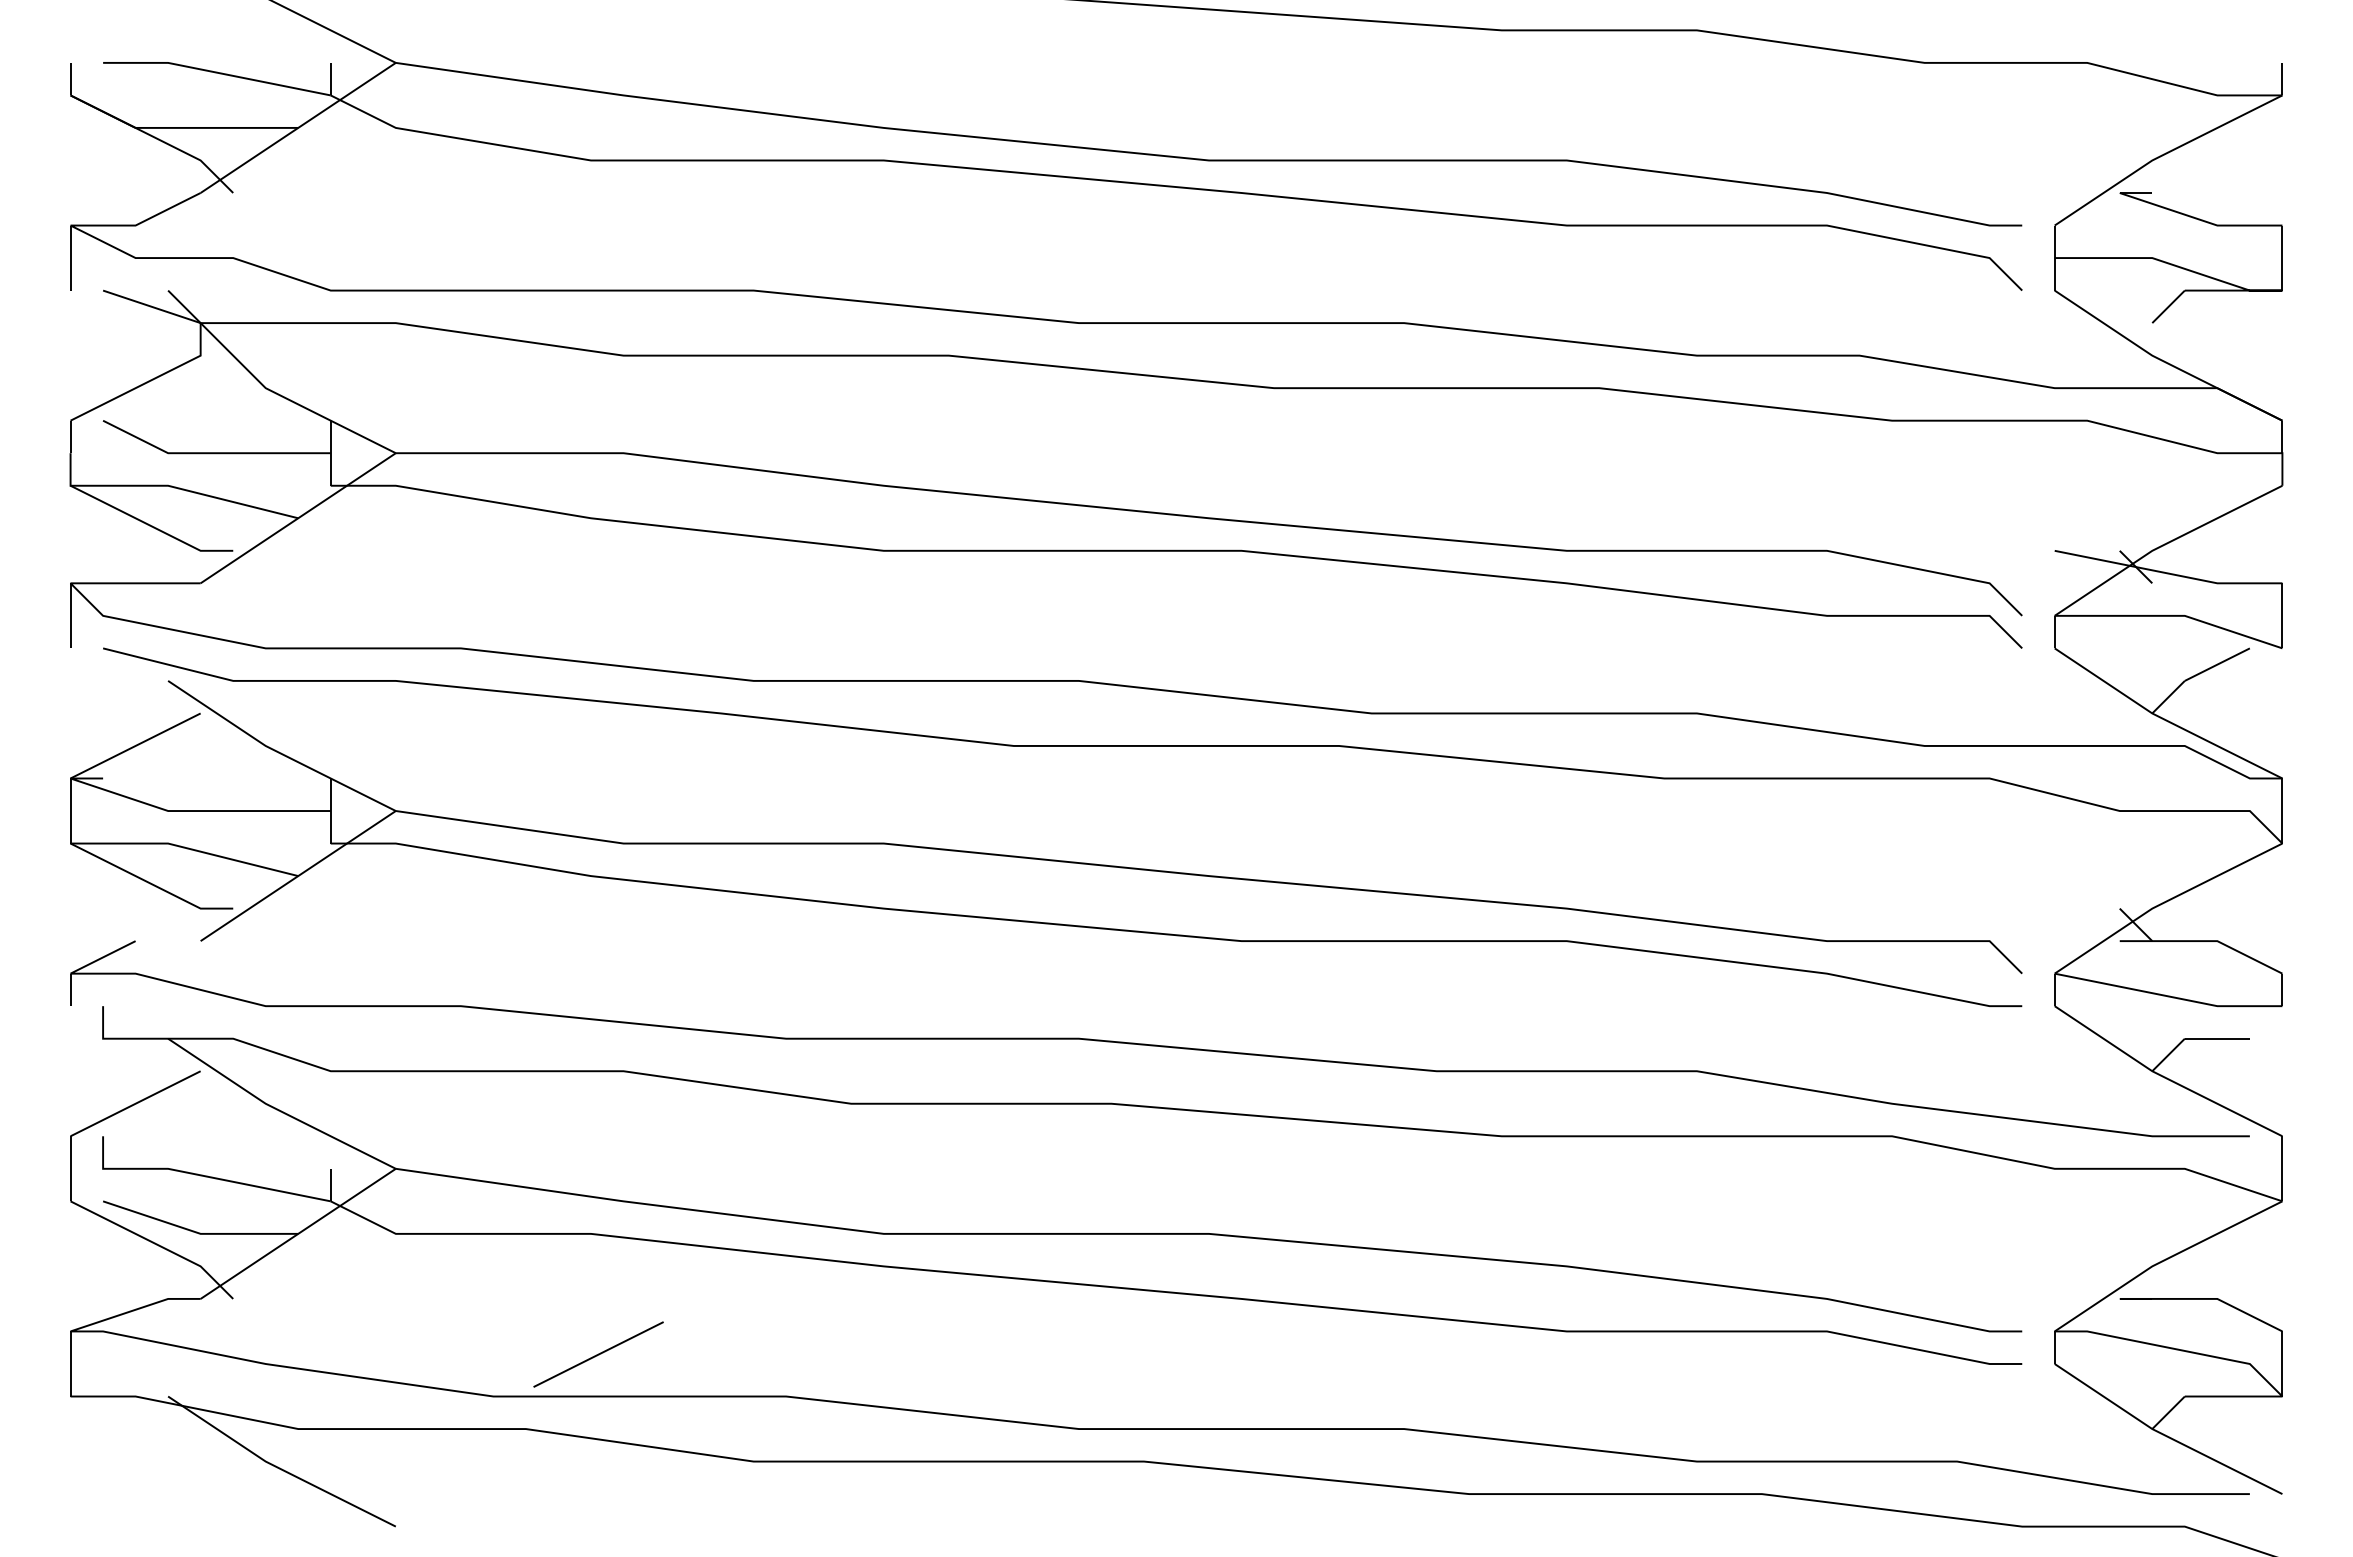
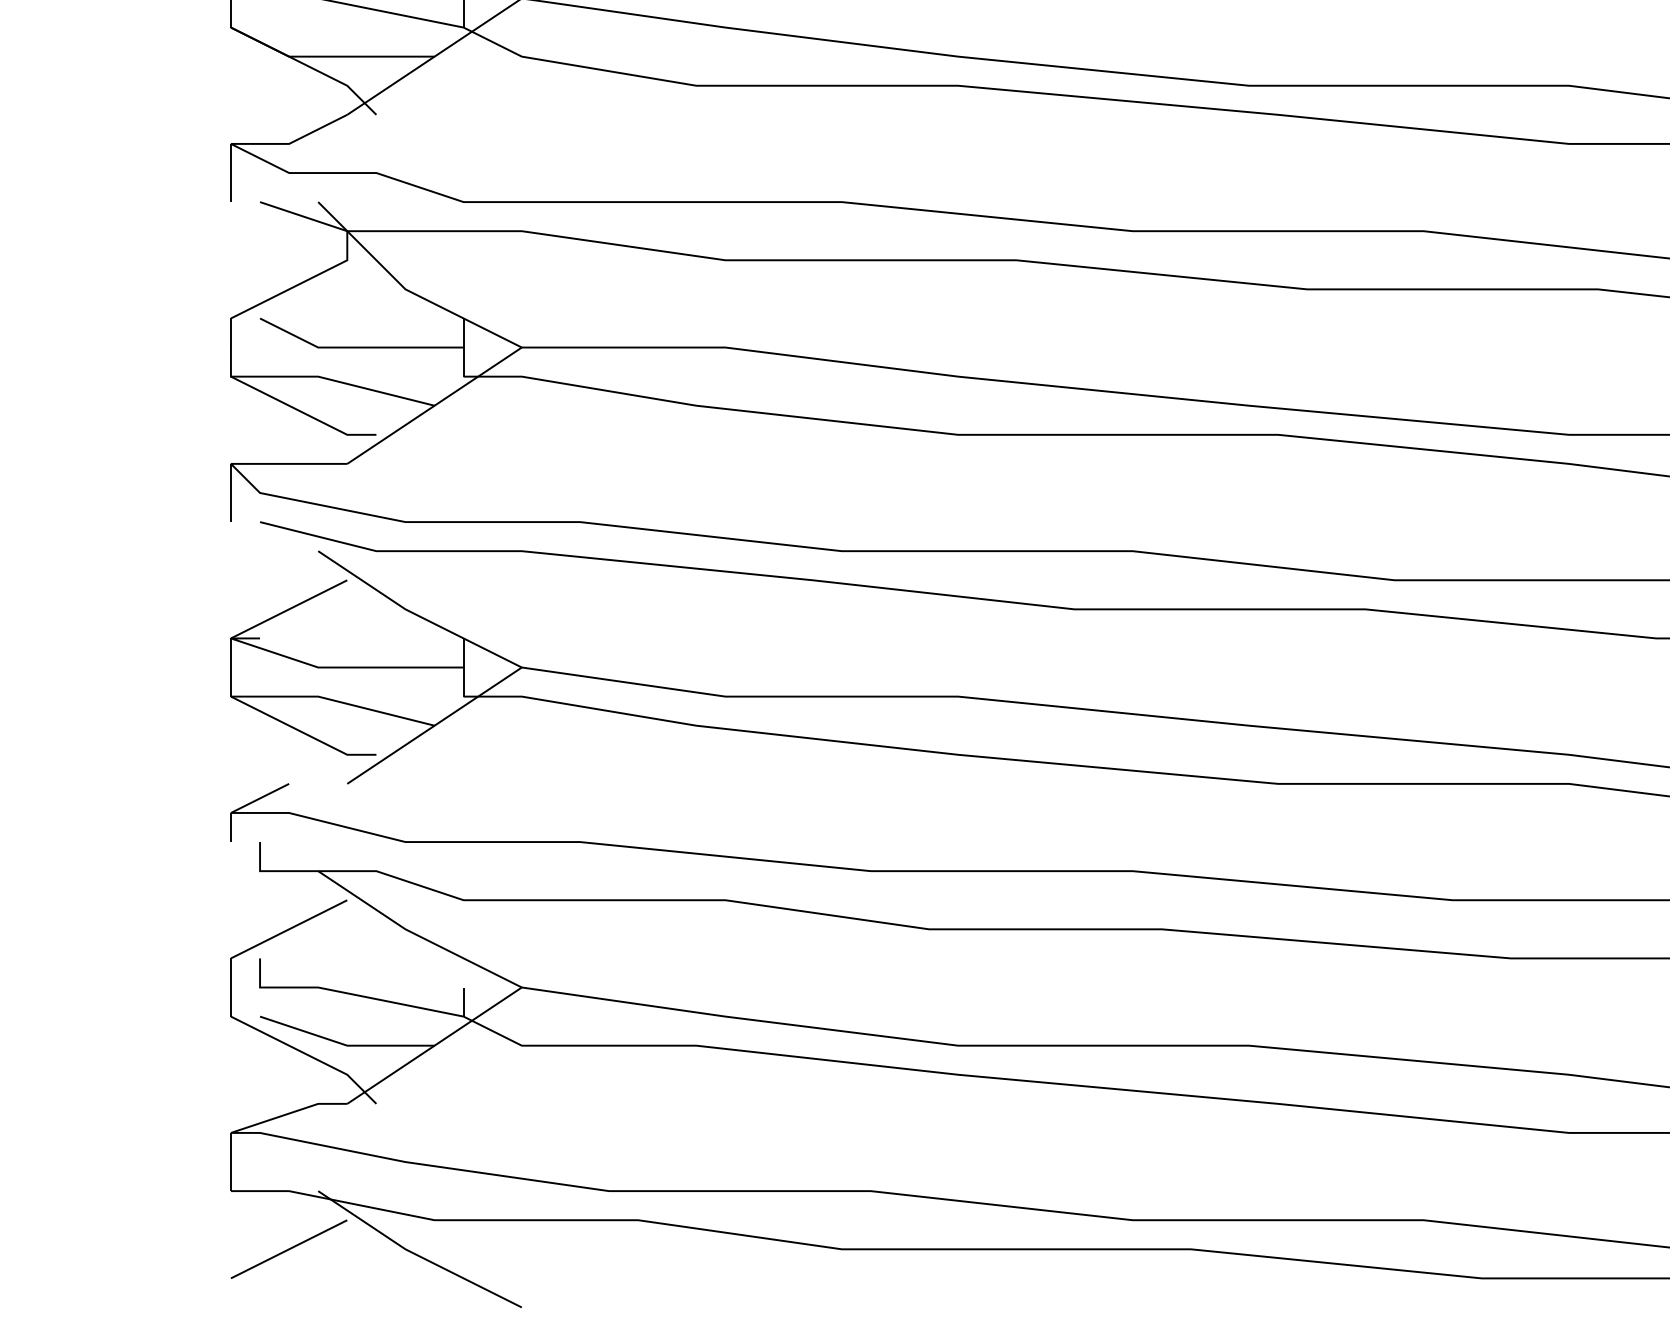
line: (598, 1354) -> (289, 1249), moved

